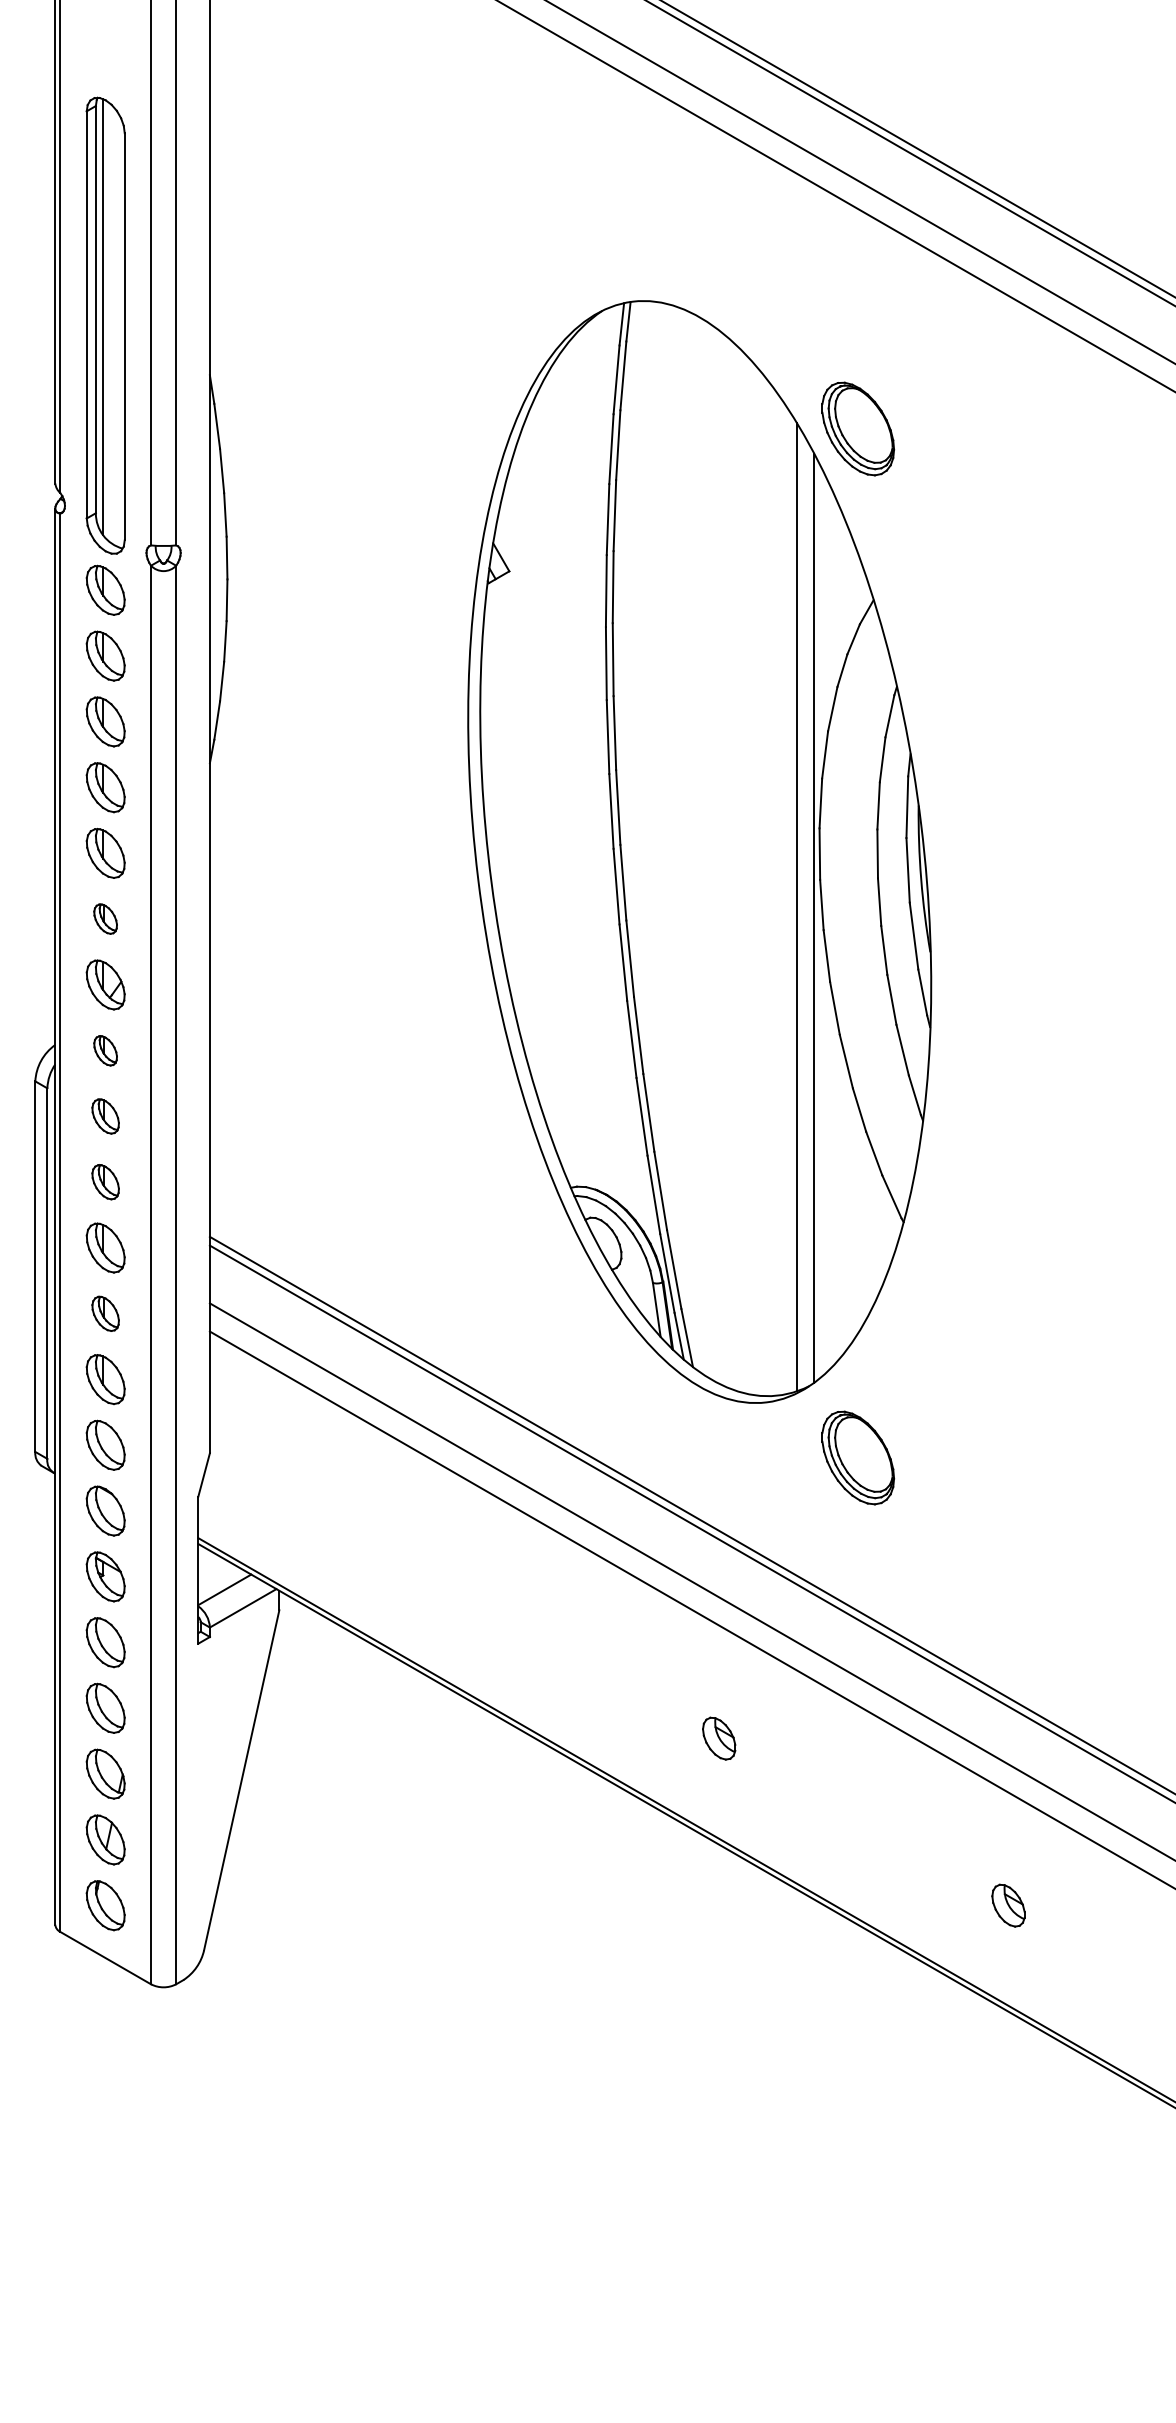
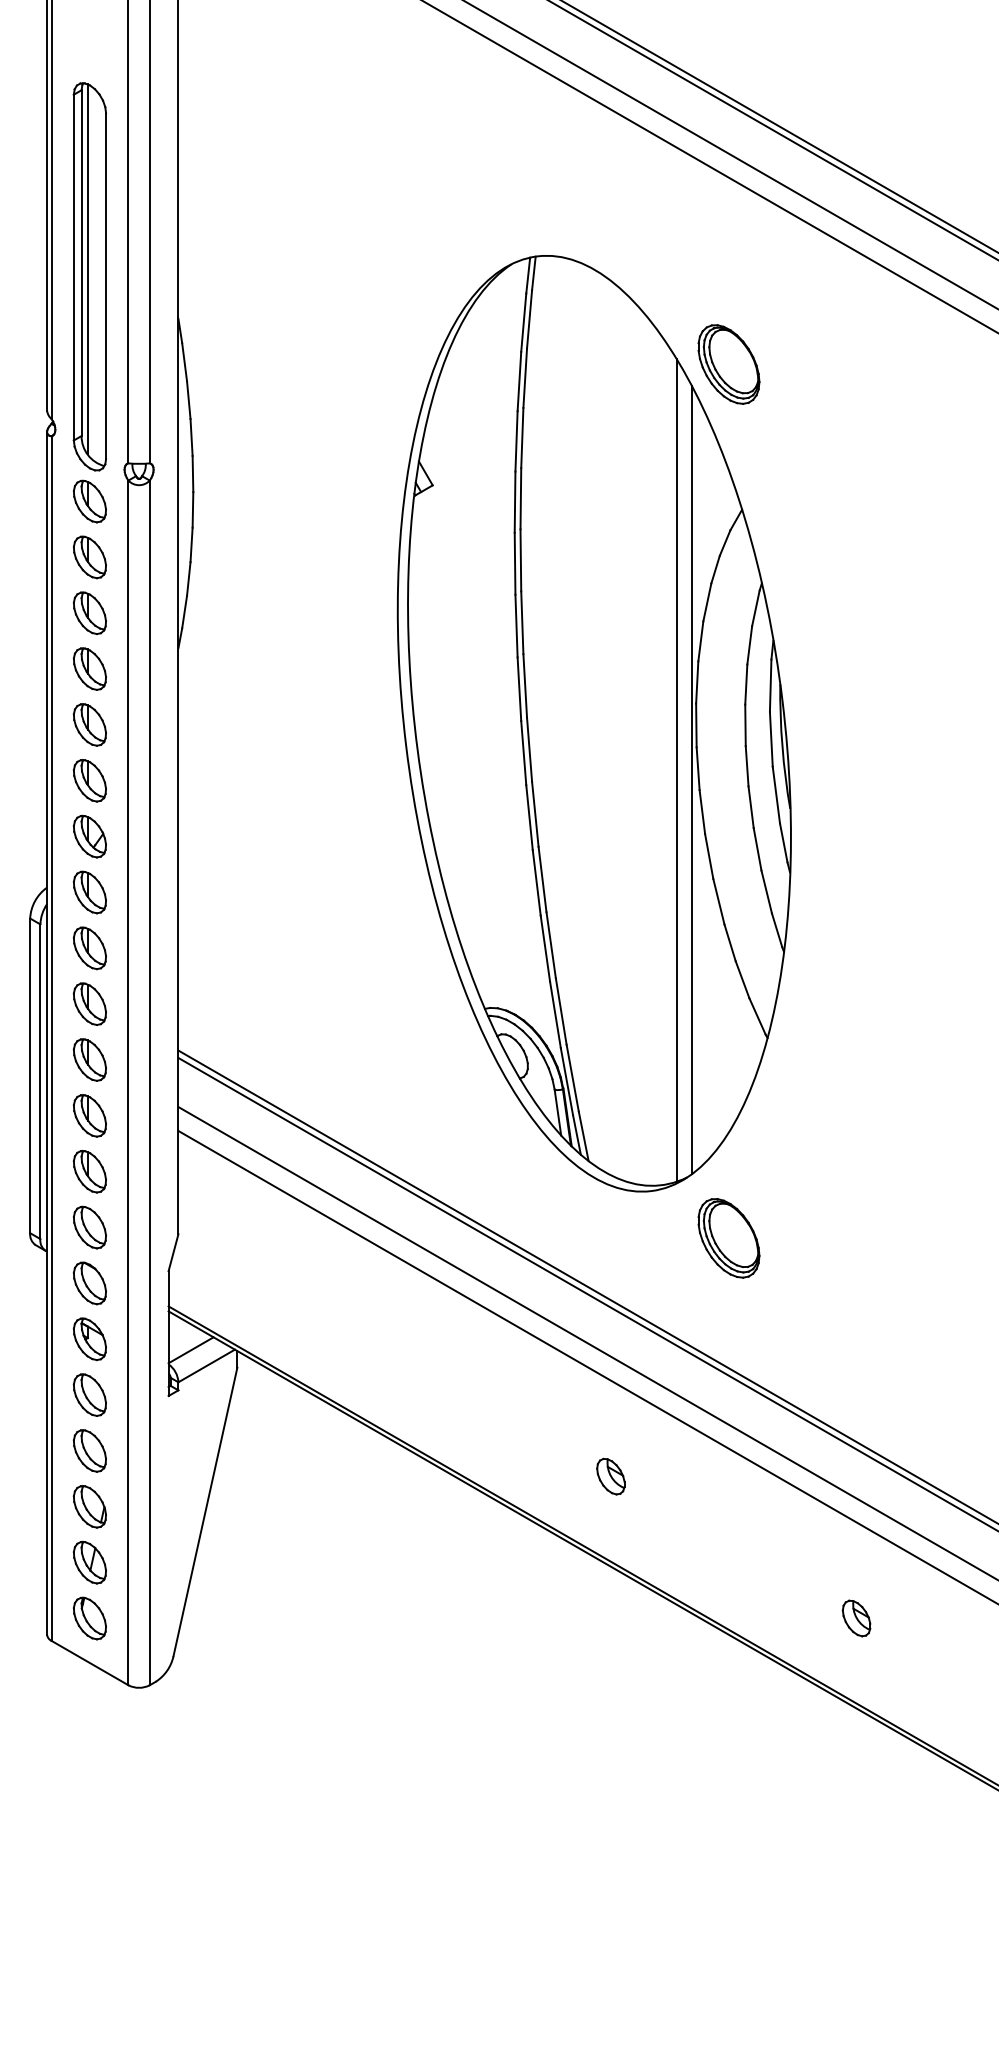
part: (105, 918) -> (89, 780), size x1.67
part: (105, 1050) -> (89, 892), size x1.67
part: (105, 1116) -> (89, 948), size x1.43
part: (105, 1181) -> (89, 1003), size x1.43
part: (105, 1313) -> (89, 1115), size x1.43

